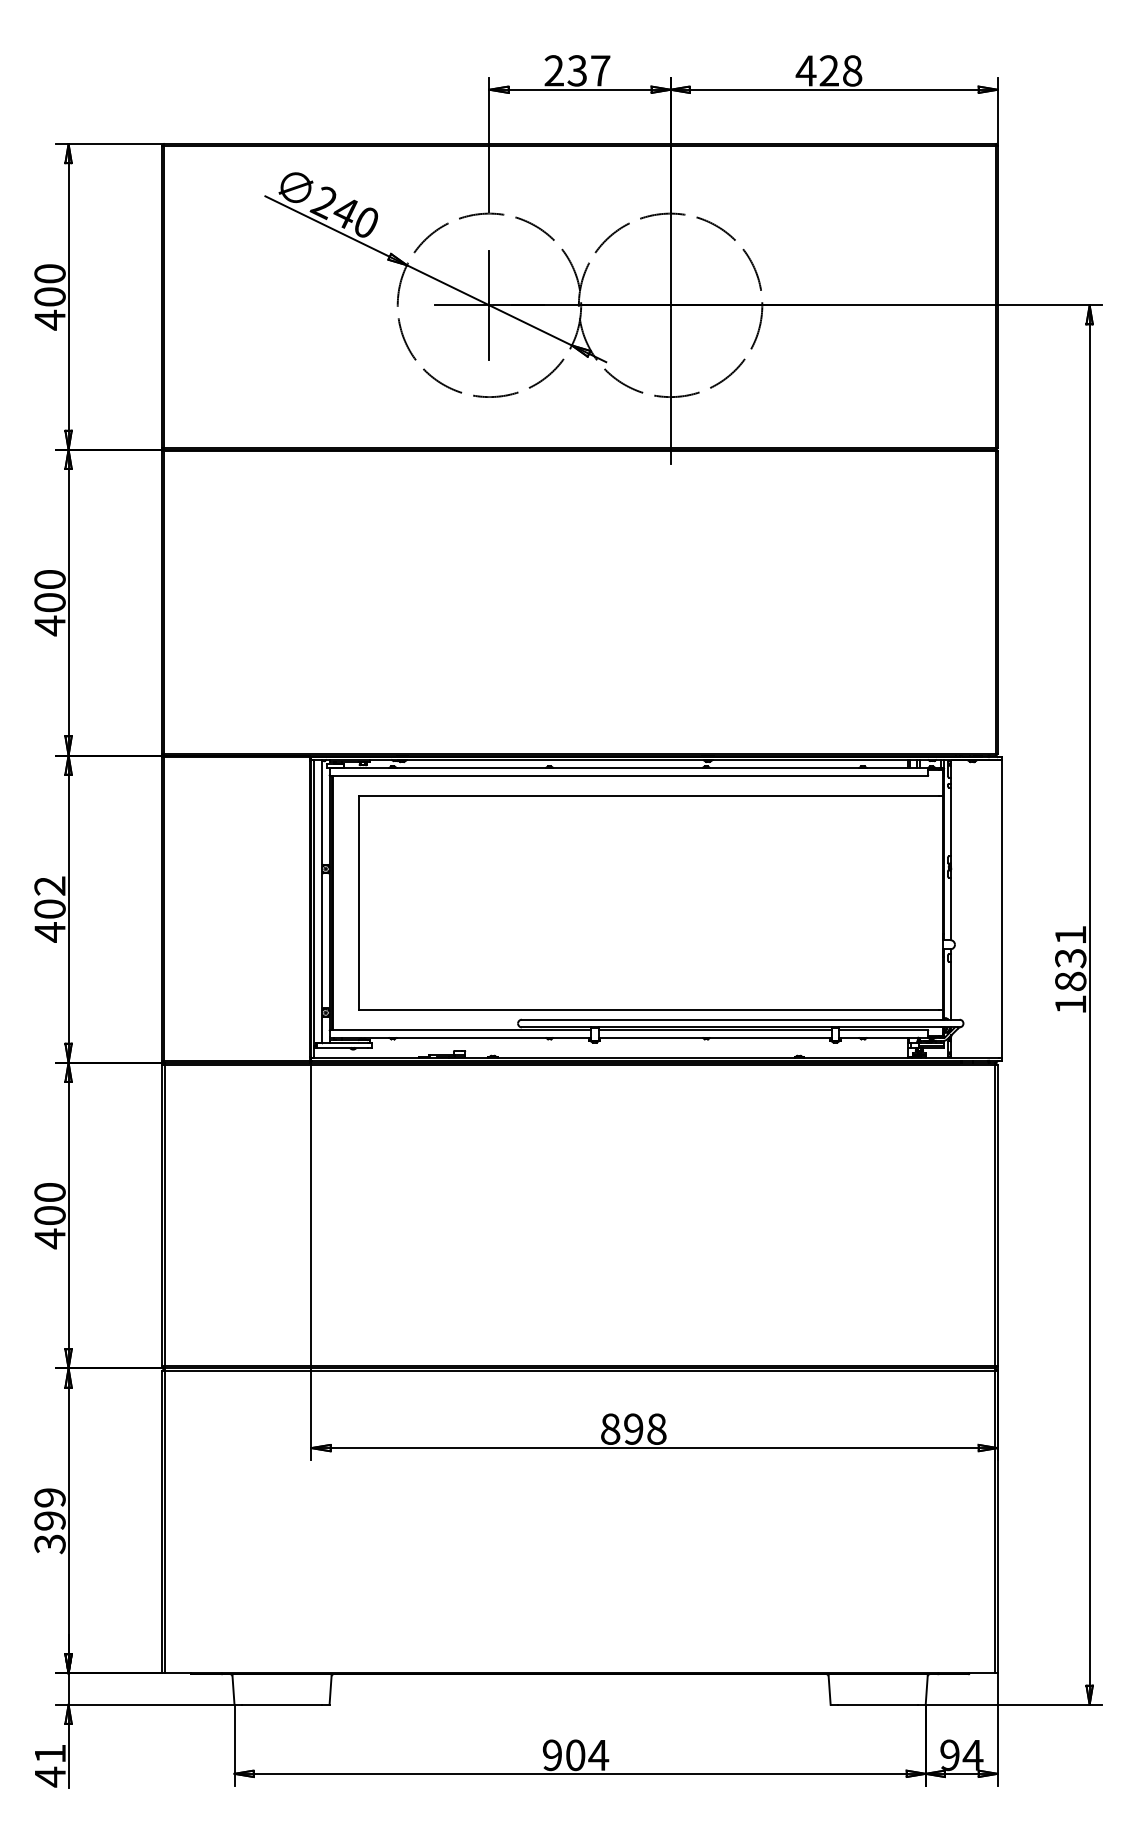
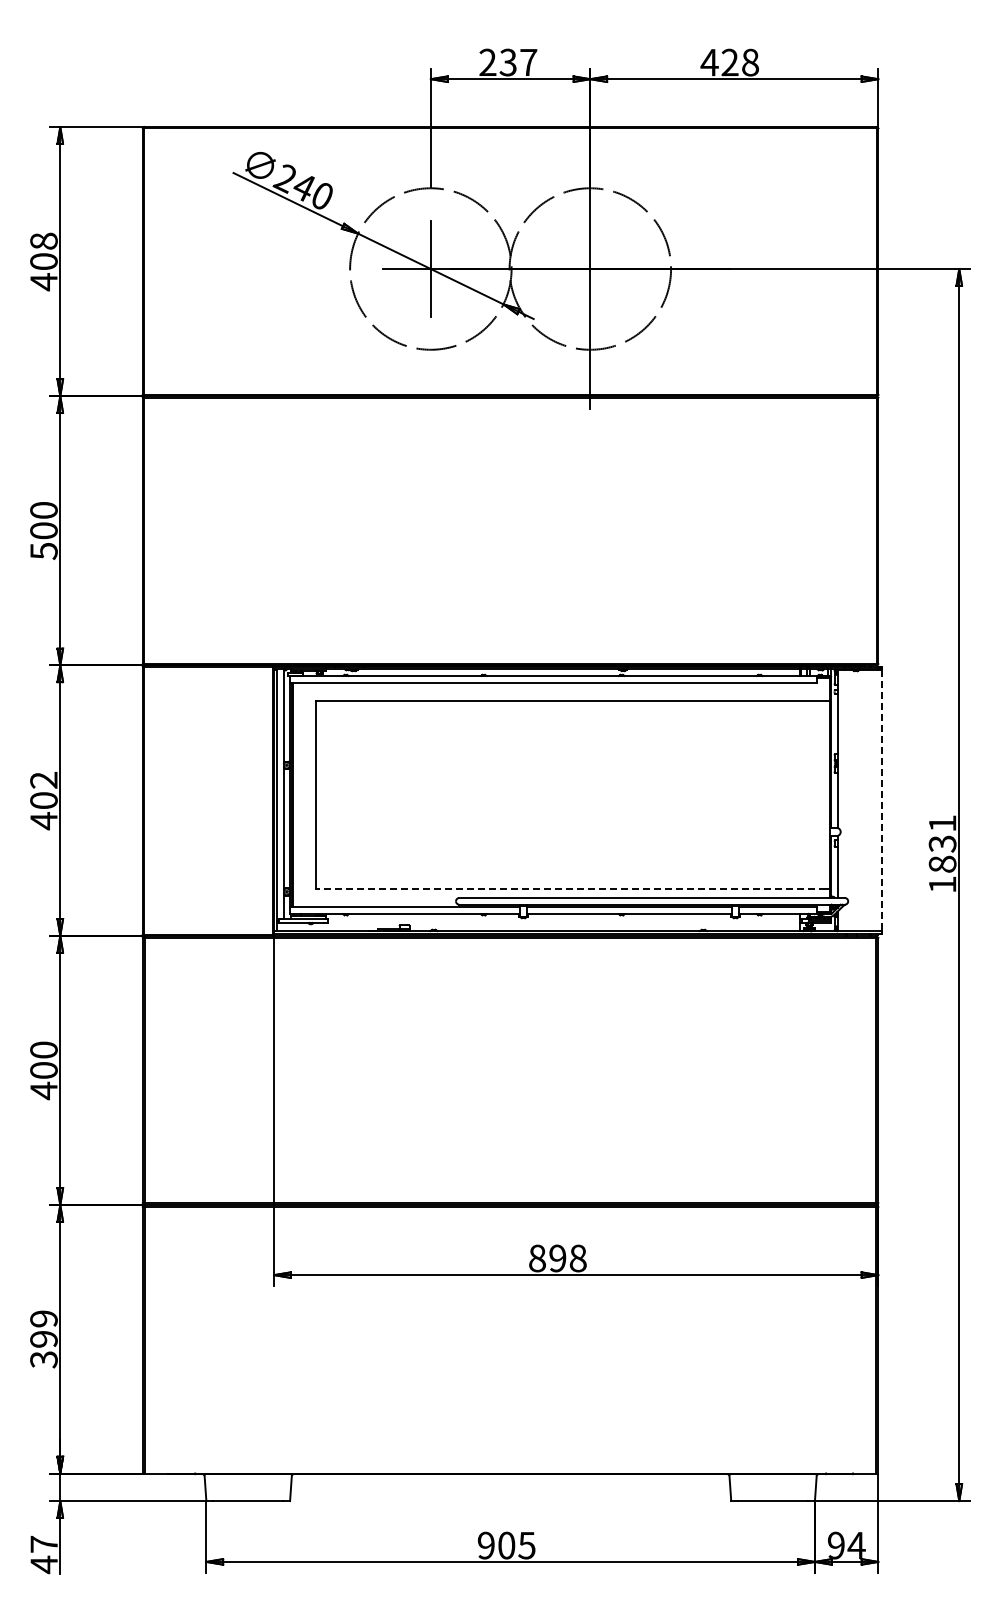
text: (49, 272) -> (43, 240), 400 -> 408
text: (49, 626) -> (43, 551), 400 -> 500
line: (1001, 909) -> (881, 800), solid -> dashed
line: (648, 1010) -> (570, 889), solid -> dashed
text: (49, 1752) -> (43, 1543), 41 -> 47
text: (598, 1755) -> (526, 1545), 904 -> 905

